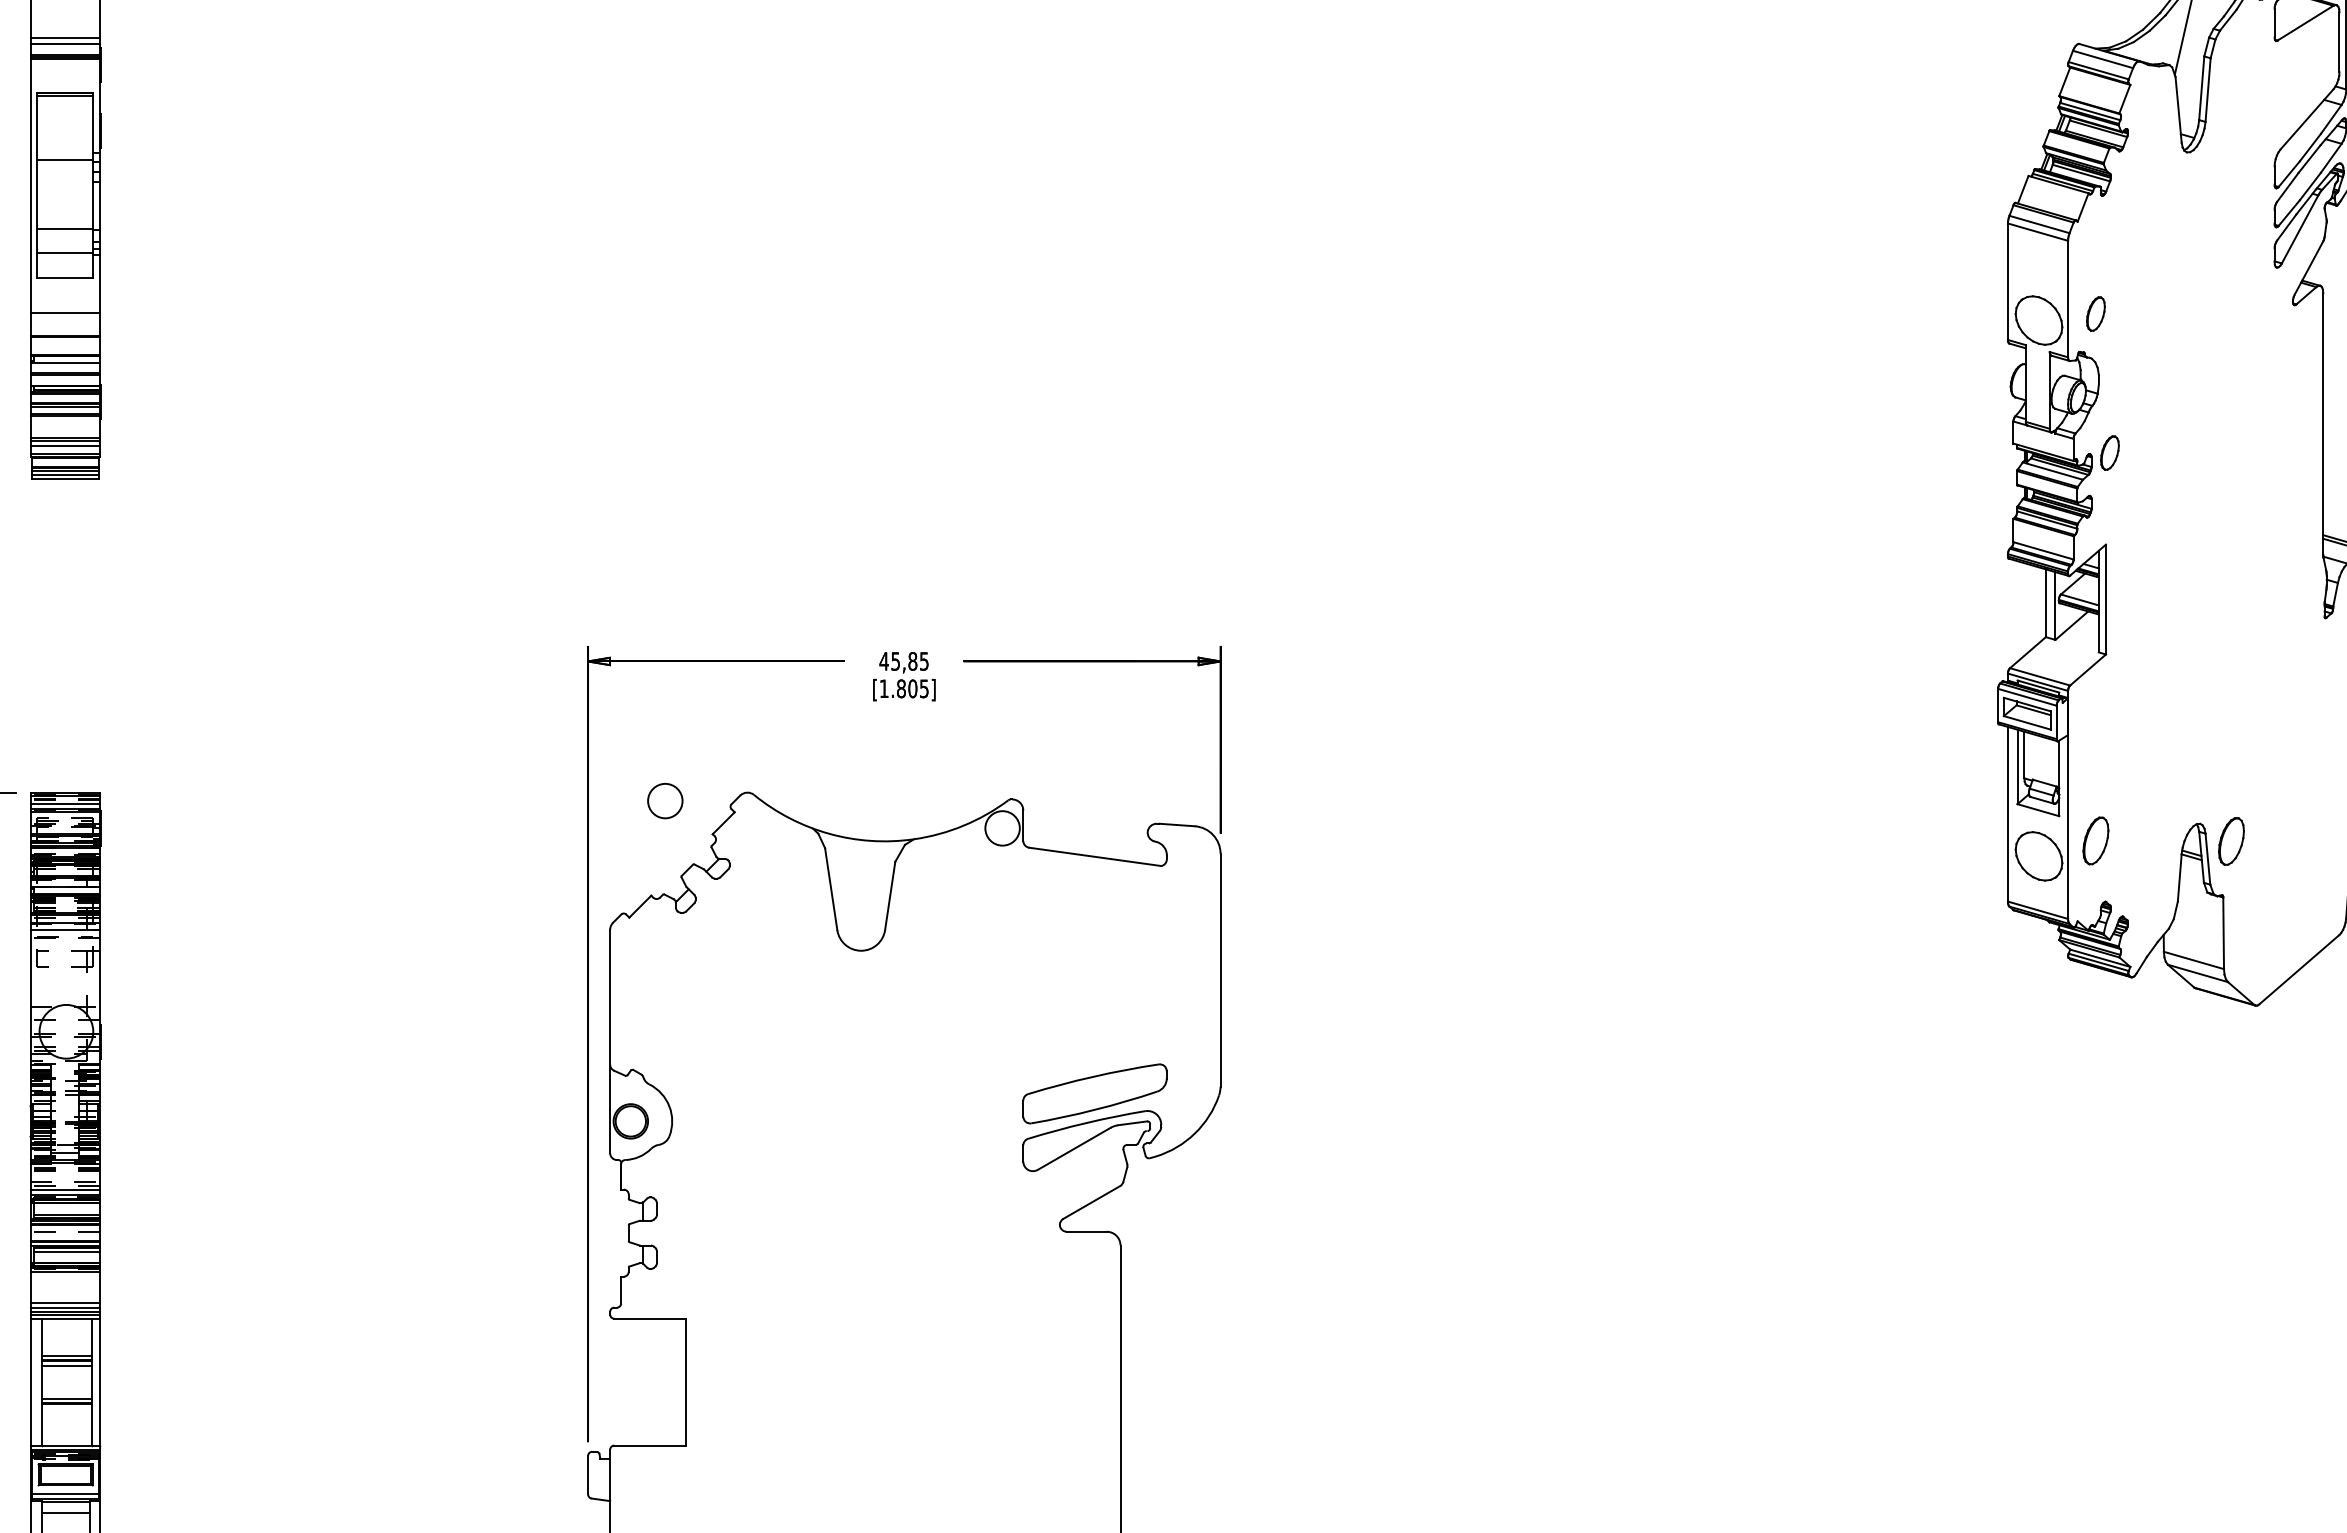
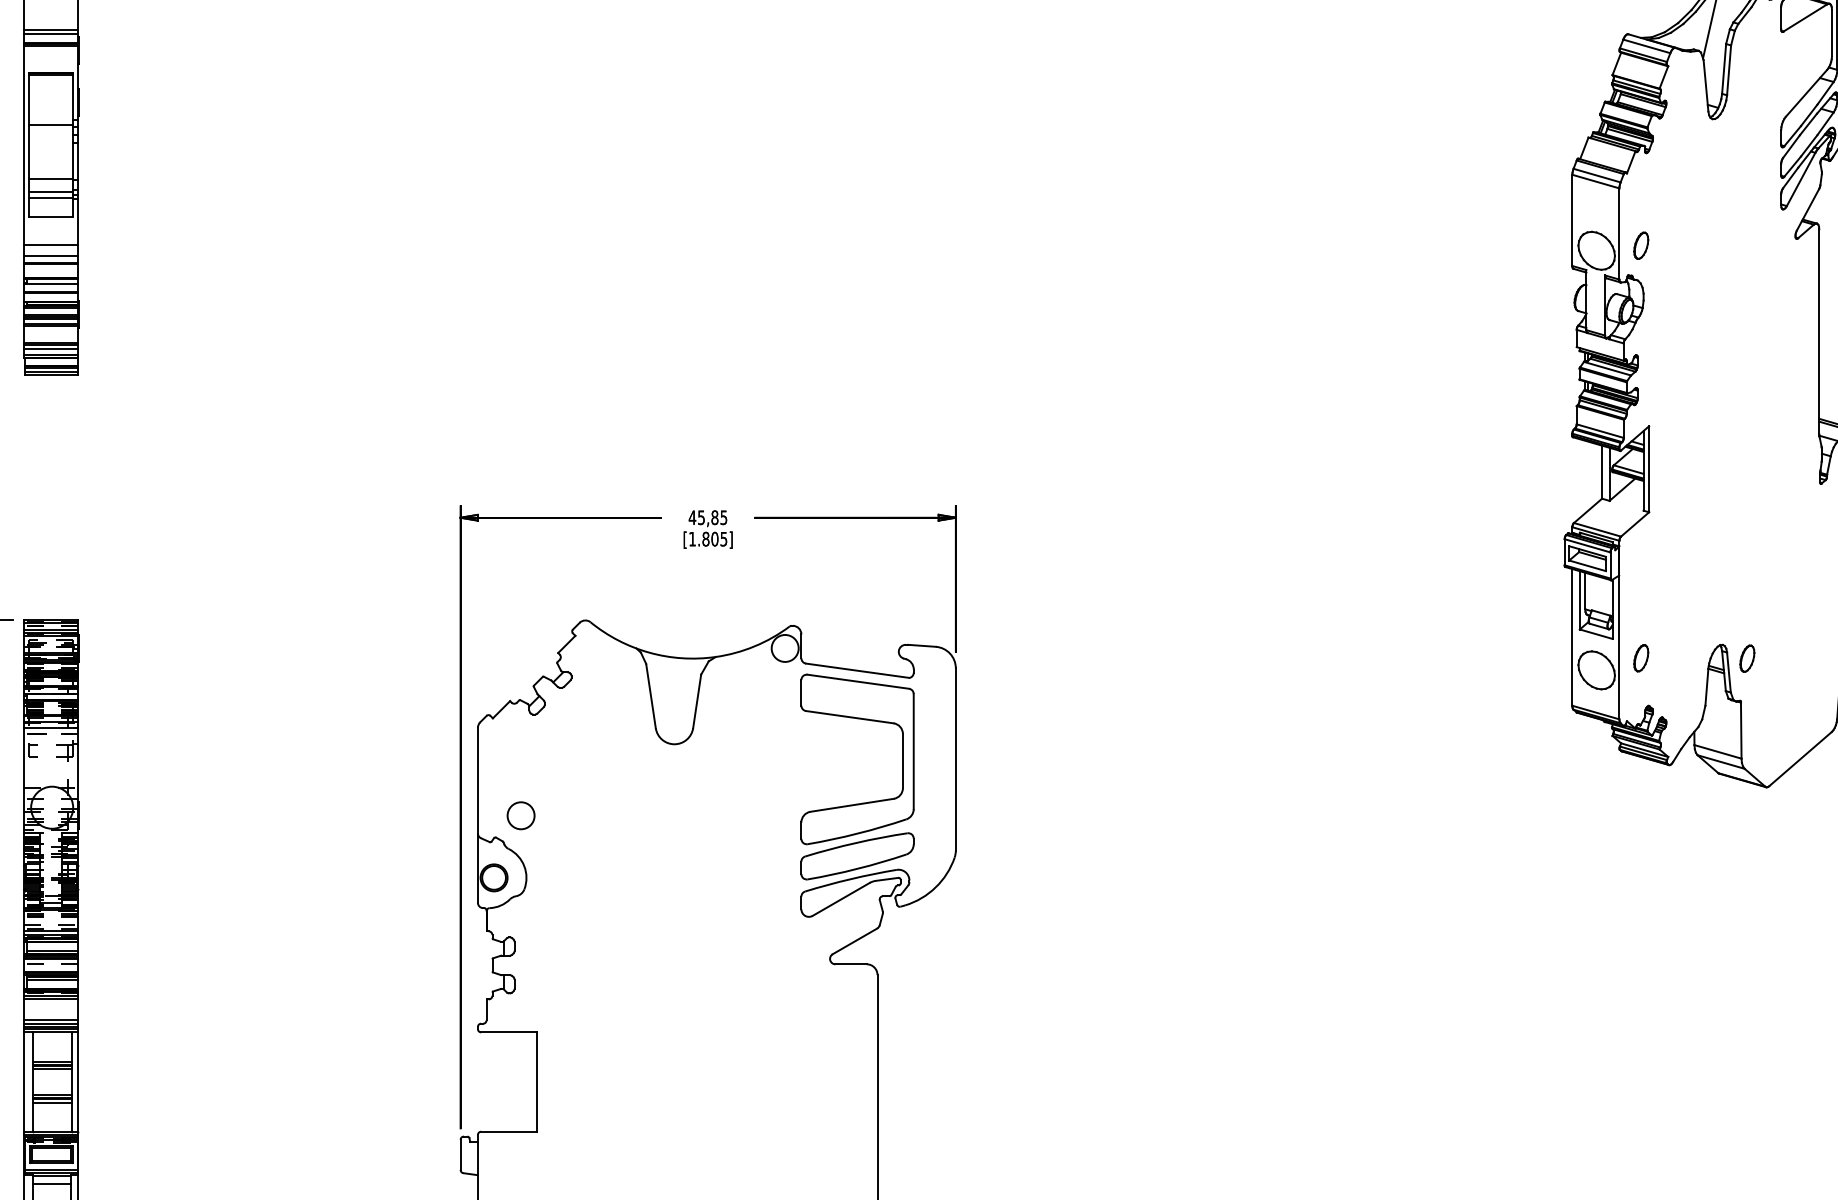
line: (64, 245) -> (50, 192), added
line: (64, 327) -> (50, 256), added
part: (2109, 452) -> (1651, 354), removed
circle: (665, 801) -> (521, 816), moved
part: (2095, 840) -> (1640, 657), size x0.71
part: (2231, 841) -> (1747, 658), size x0.71
part: (1099, 919) -> (861, 719), added
line: (64, 1276) -> (50, 999), added
line: (66, 1408) -> (52, 1102), added

